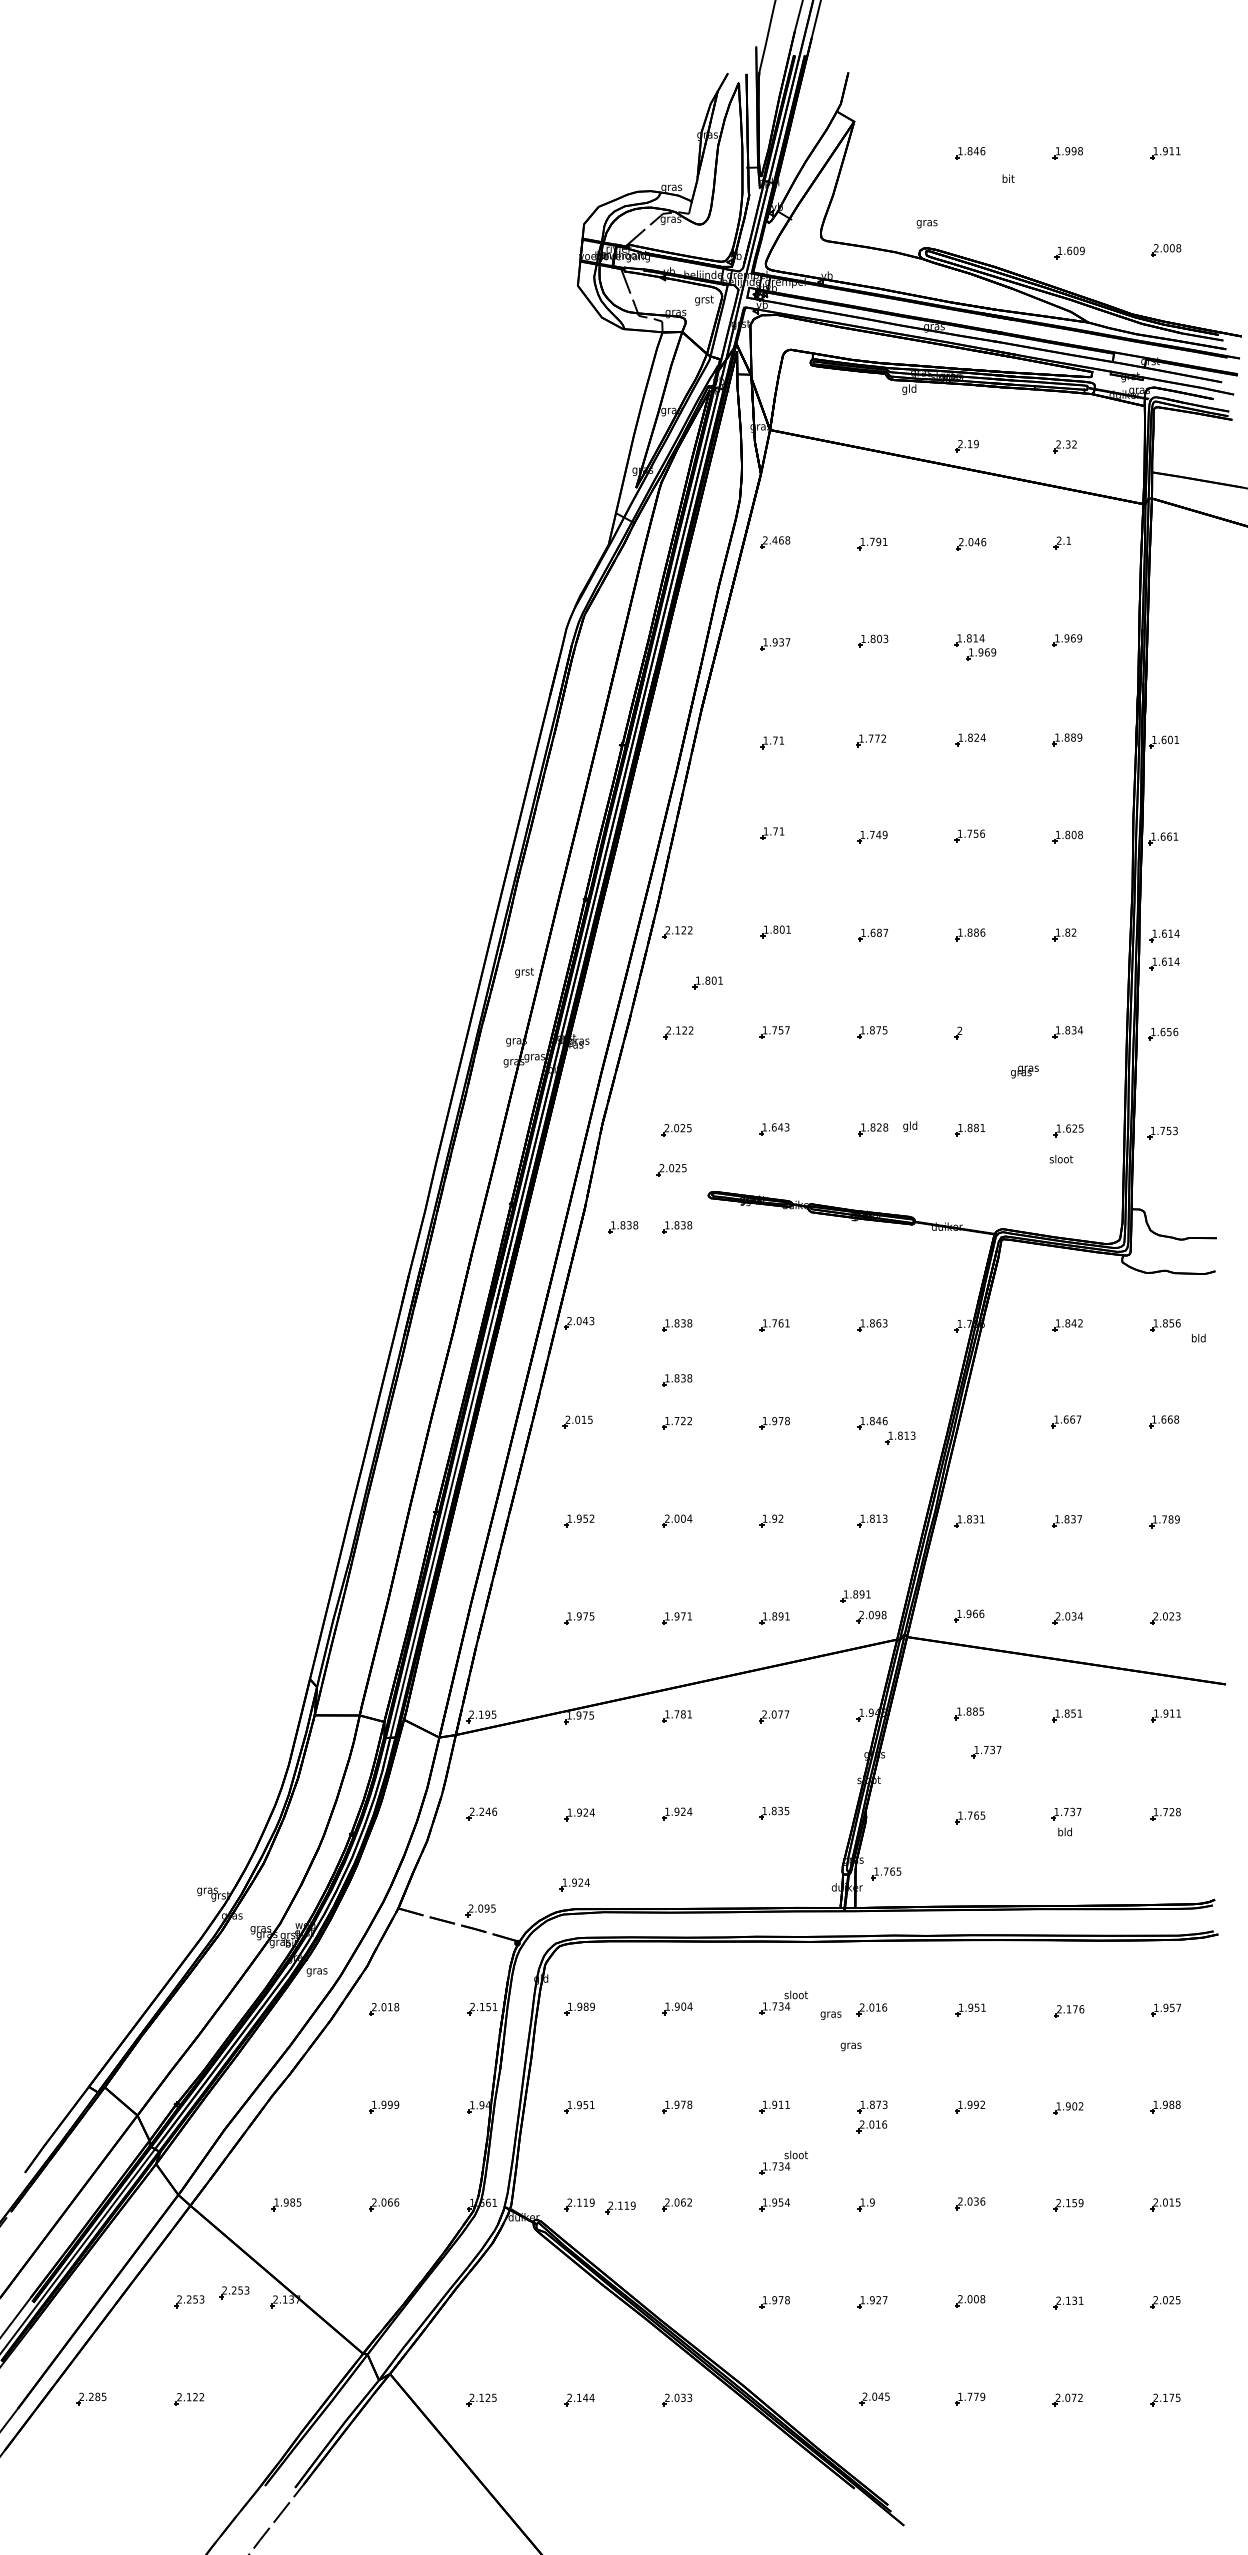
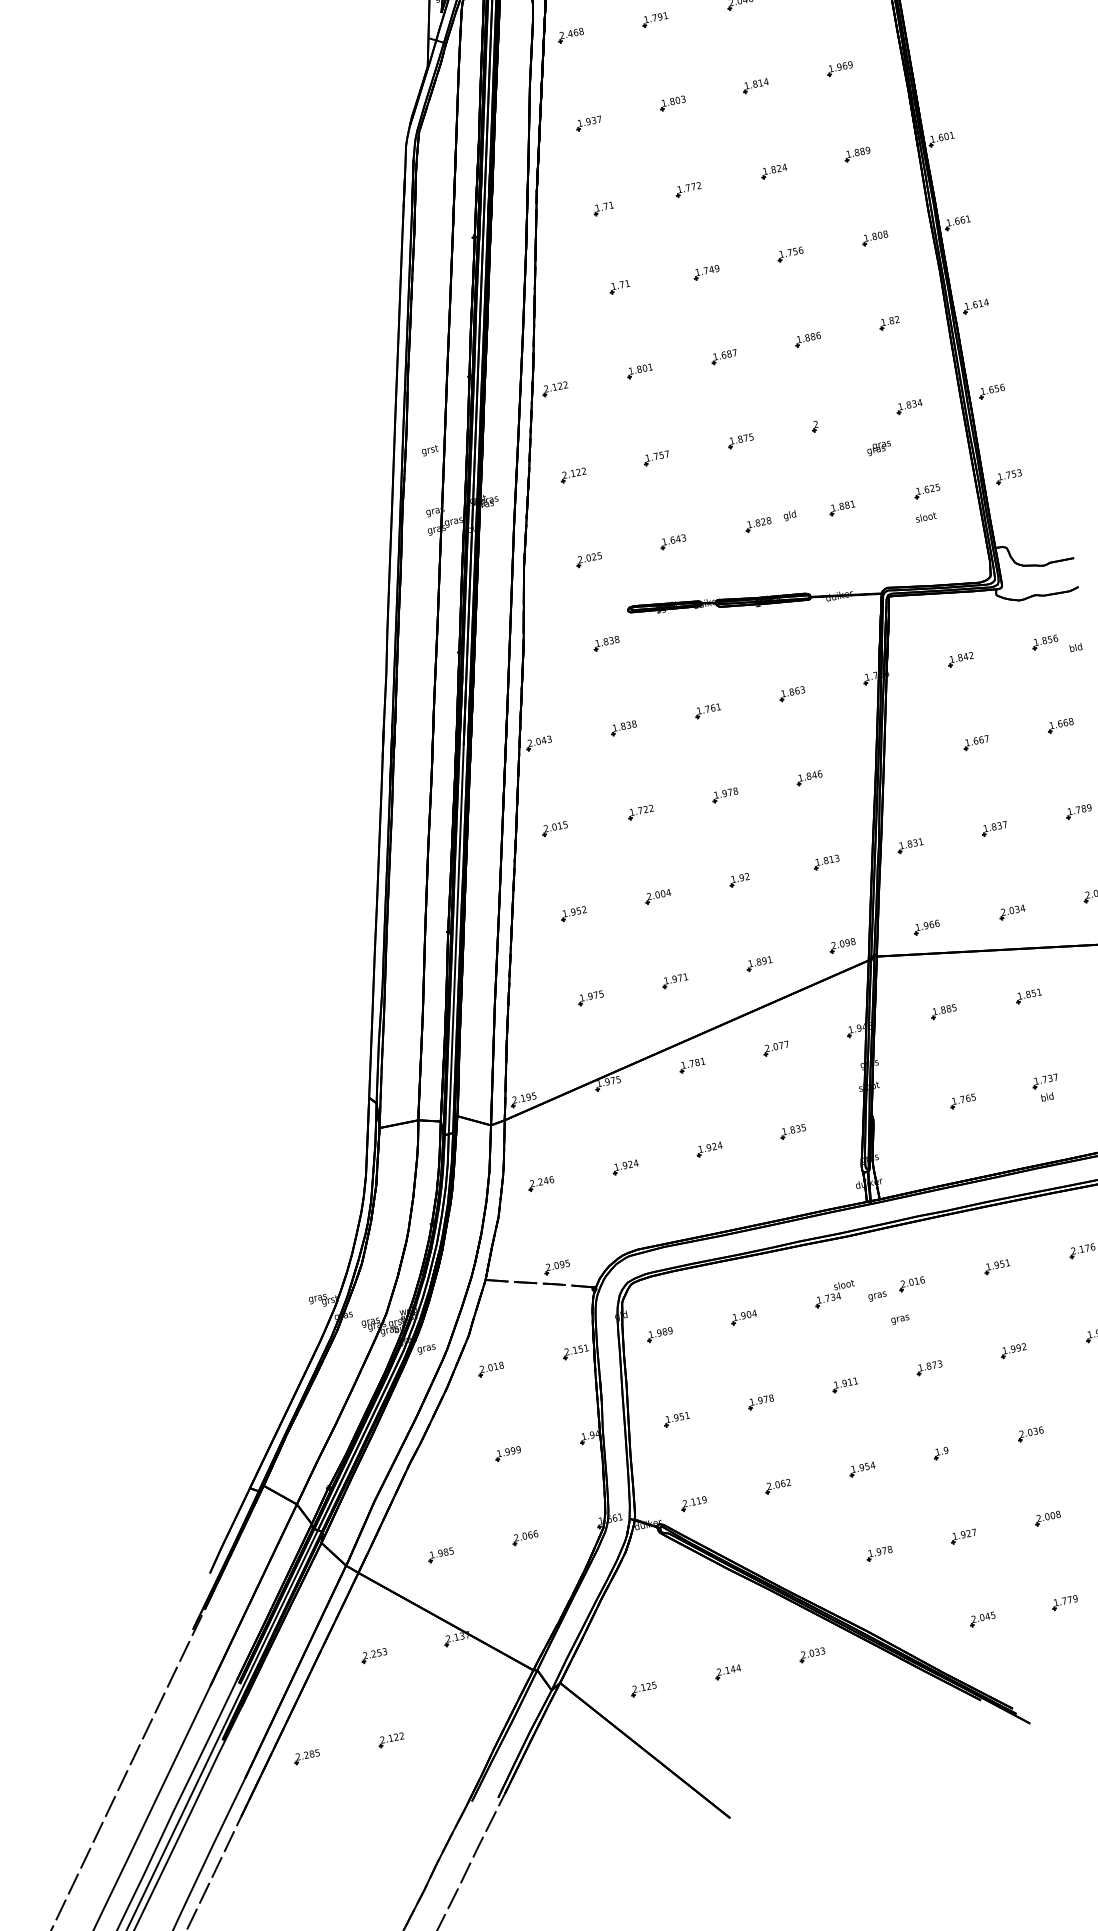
part: (981, 654) -> (768, 95), removed
part: (1164, 963) -> (980, 330), removed
part: (707, 982) -> (589, 426), removed
part: (671, 1170) -> (591, 595), removed
part: (623, 1227) -> (560, 653), removed
part: (677, 1380) -> (633, 775), removed
part: (900, 1437) -> (836, 785), removed
part: (855, 1596) -> (825, 930), removed
part: (986, 1751) -> (965, 1041), removed
part: (886, 1873) -> (900, 1164), removed
part: (574, 1884) -> (633, 1228), removed
part: (871, 2126) -> (932, 1385), removed
part: (783, 2162) -> (862, 1431), removed
part: (620, 2207) -> (729, 1498), removed
part: (234, 2292) -> (411, 1640), removed

